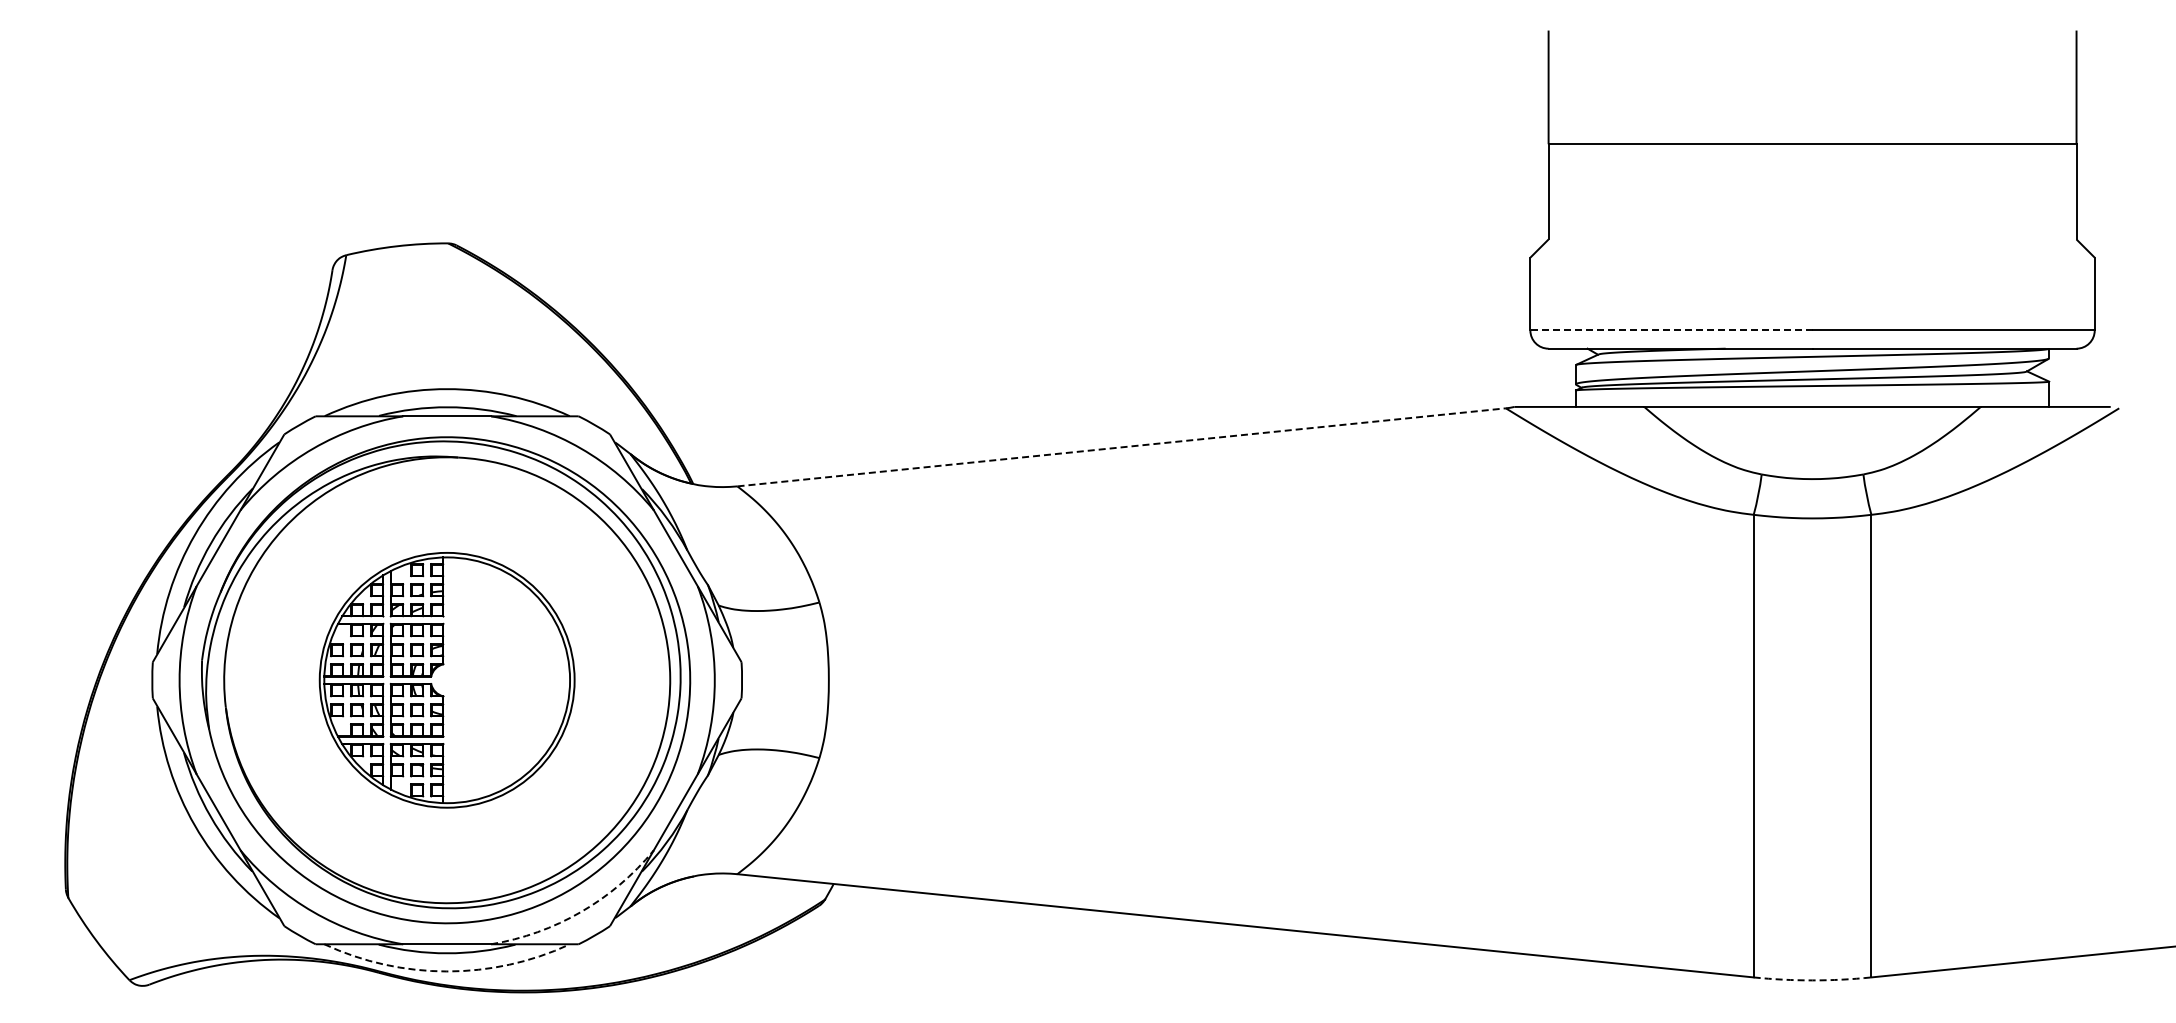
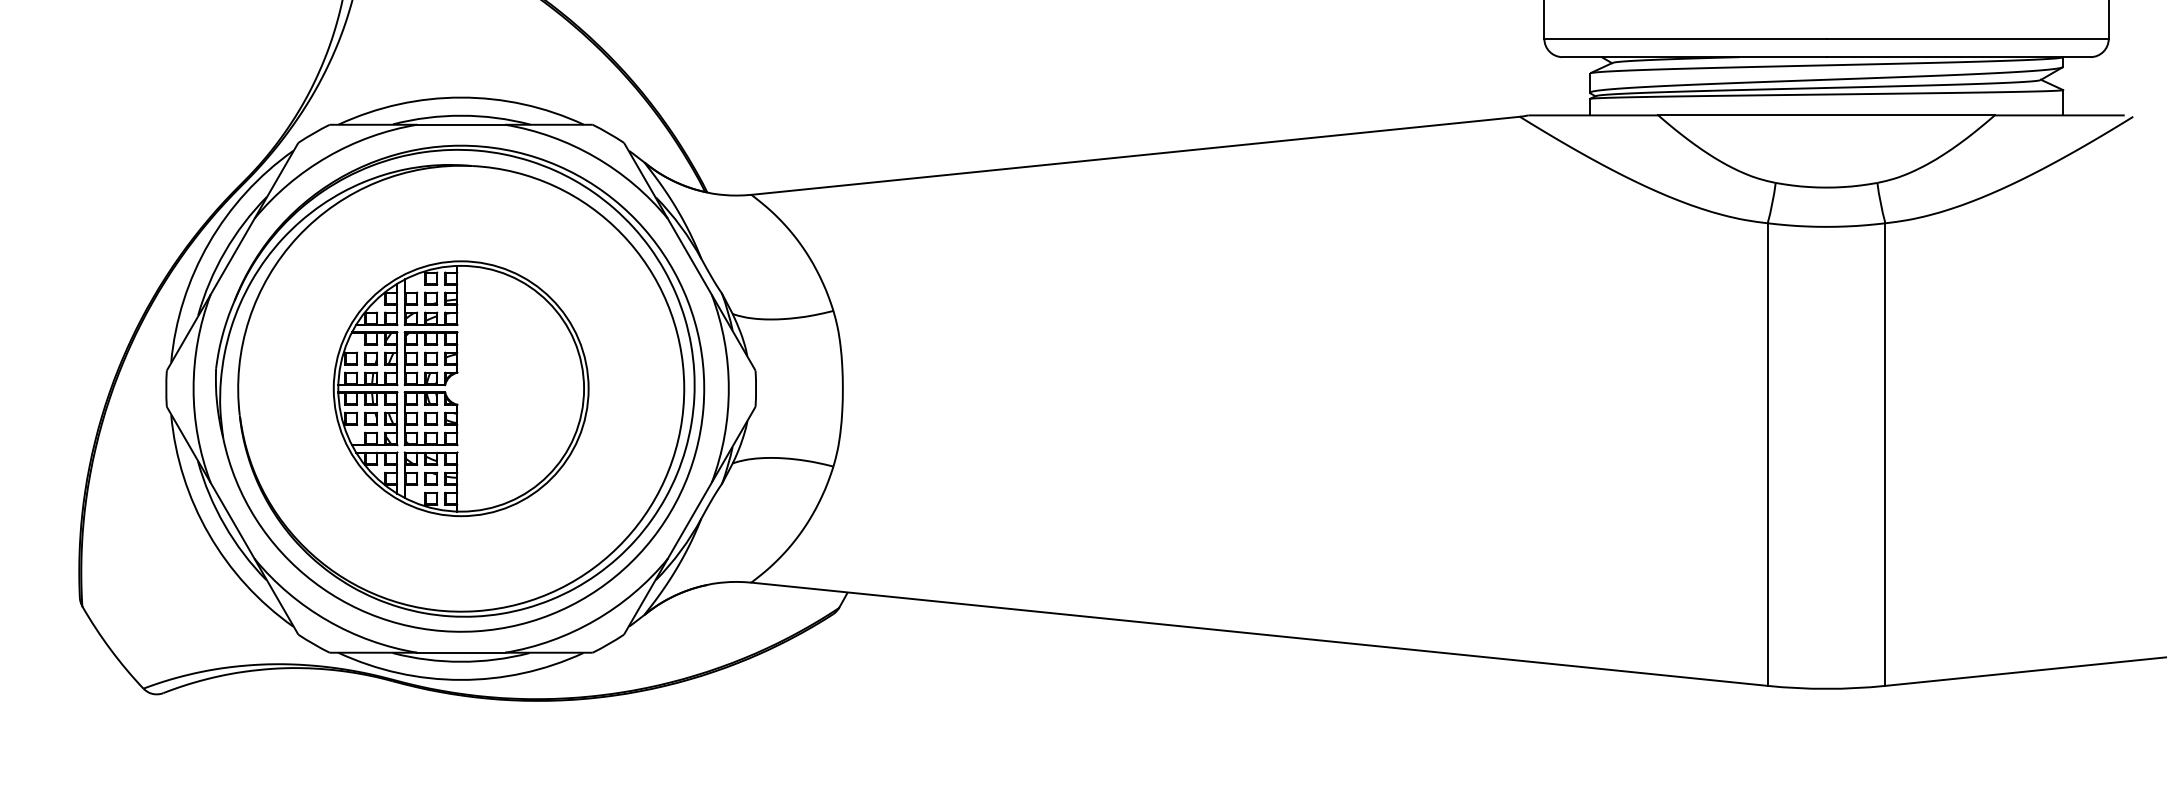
line: (1670, 330) -> (1684, 38), dashed -> solid
line: (1122, 447) -> (1136, 155), dashed -> solid
arc: (581, 912) -> (595, 620), dashed -> solid
arc: (446, 971) -> (460, 679), dashed -> solid
arc: (1812, 980) -> (1826, 688), dashed -> solid

